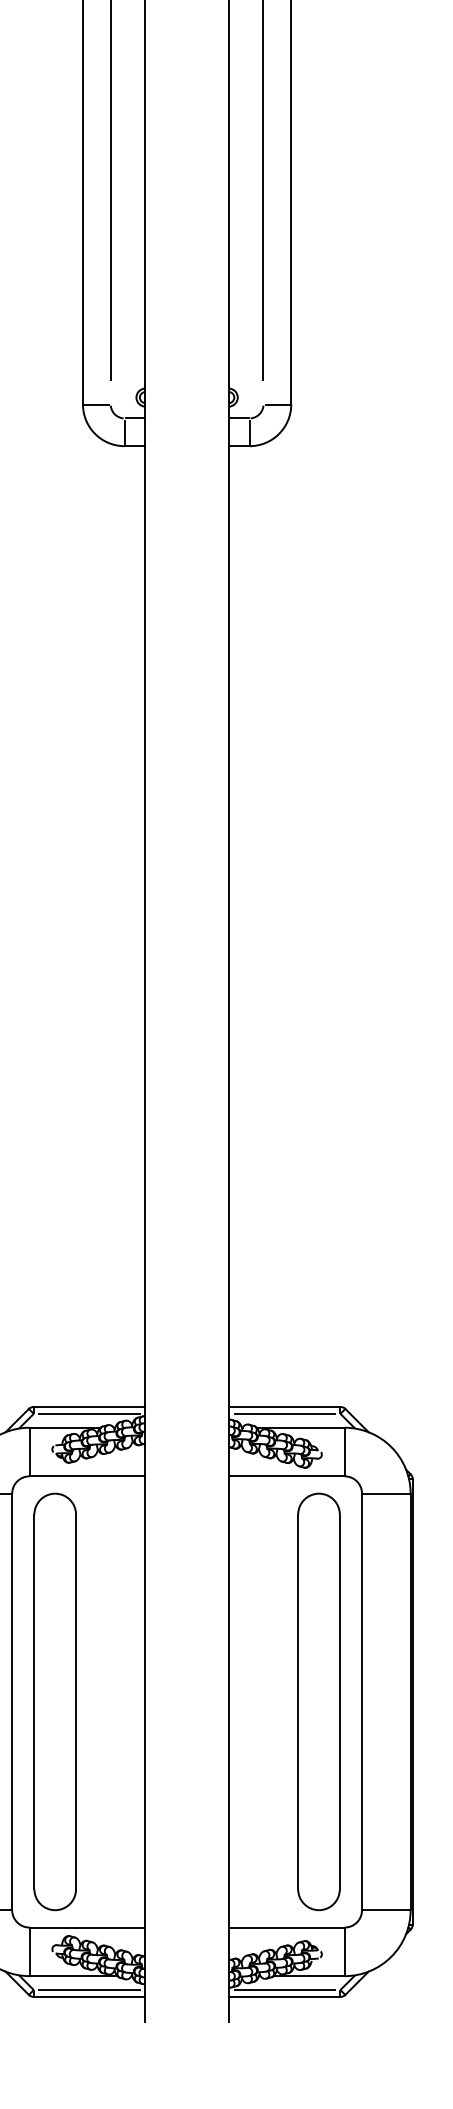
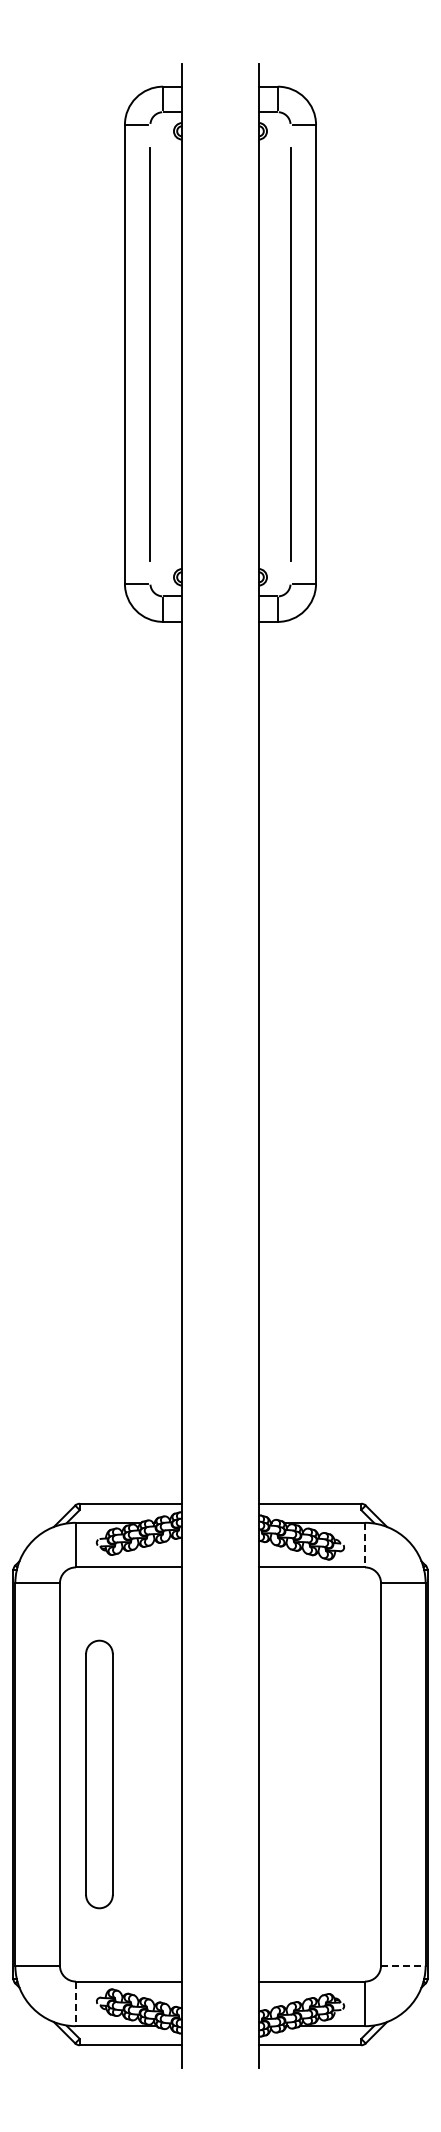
line: (89, 1414) -> (130, 1510), removed
line: (285, 1414) -> (310, 1510), removed
line: (345, 1452) -> (365, 1545), solid -> dashed
part: (55, 1701) -> (99, 1774), size x0.7
part: (318, 1701) -> (341, 1774), removed
line: (386, 1910) -> (403, 1965), solid -> dashed
line: (29, 1952) -> (75, 2004), solid -> dashed
line: (89, 1989) -> (130, 2038), removed
line: (285, 1989) -> (310, 2038), removed

